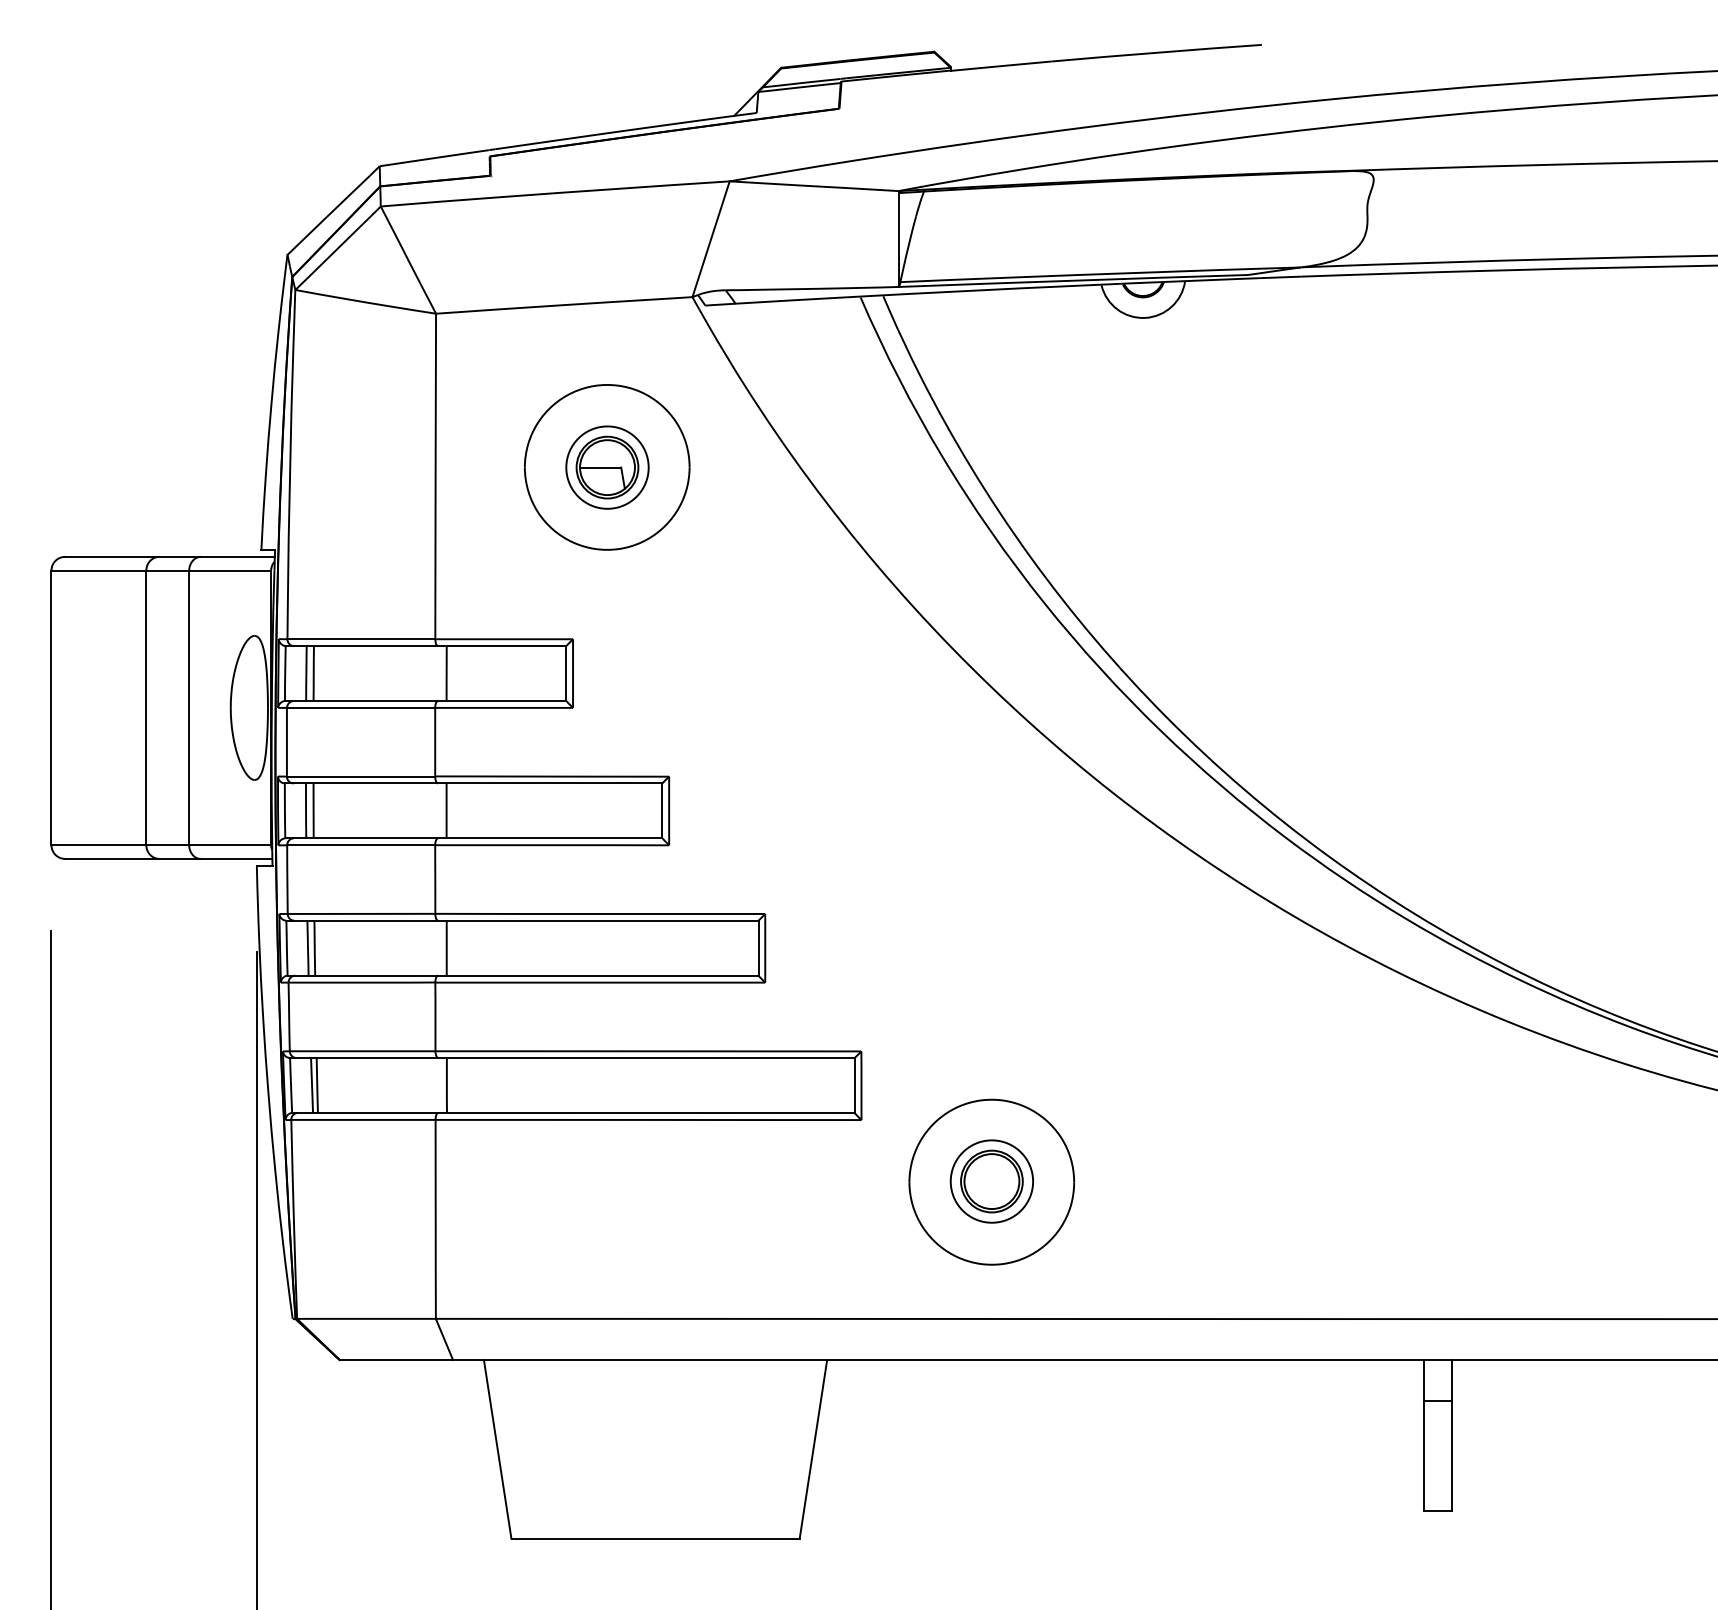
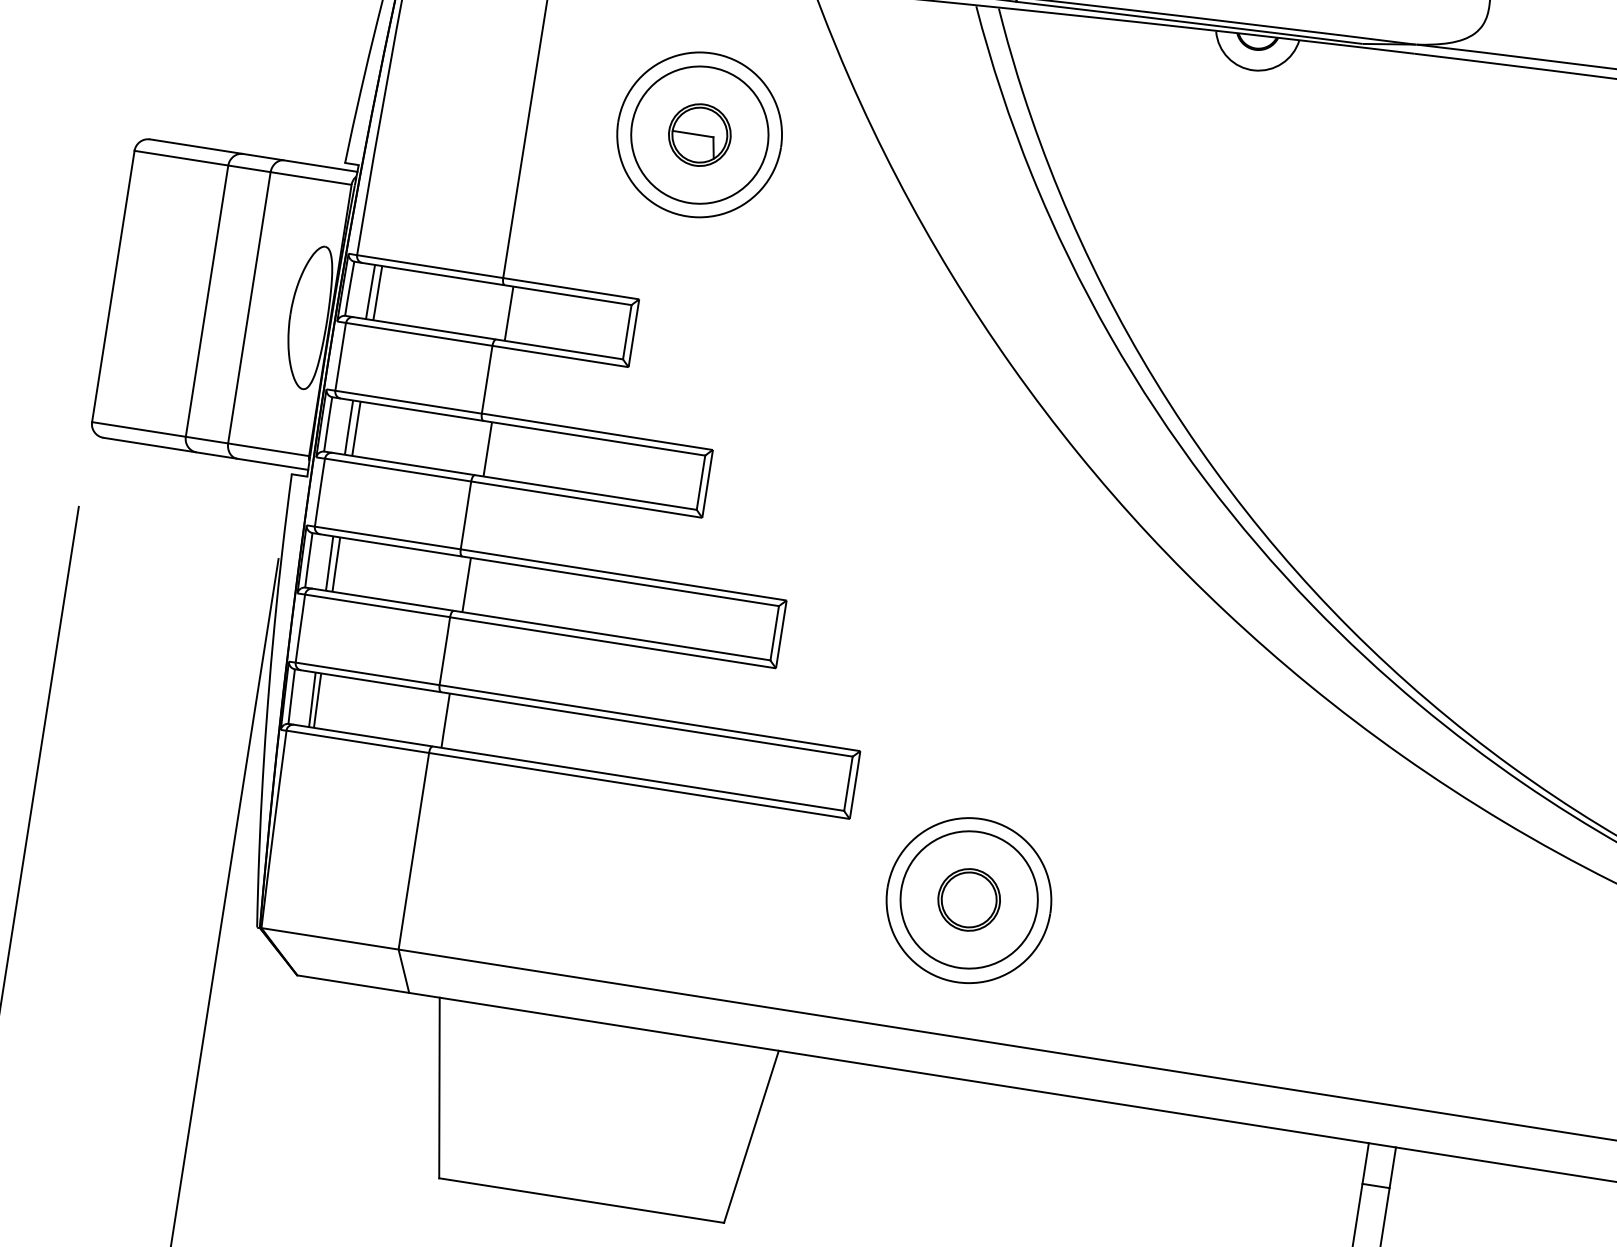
circle: (607, 467) -> (699, 135), size x1.67
circle: (991, 1181) -> (968, 899), size x1.67

